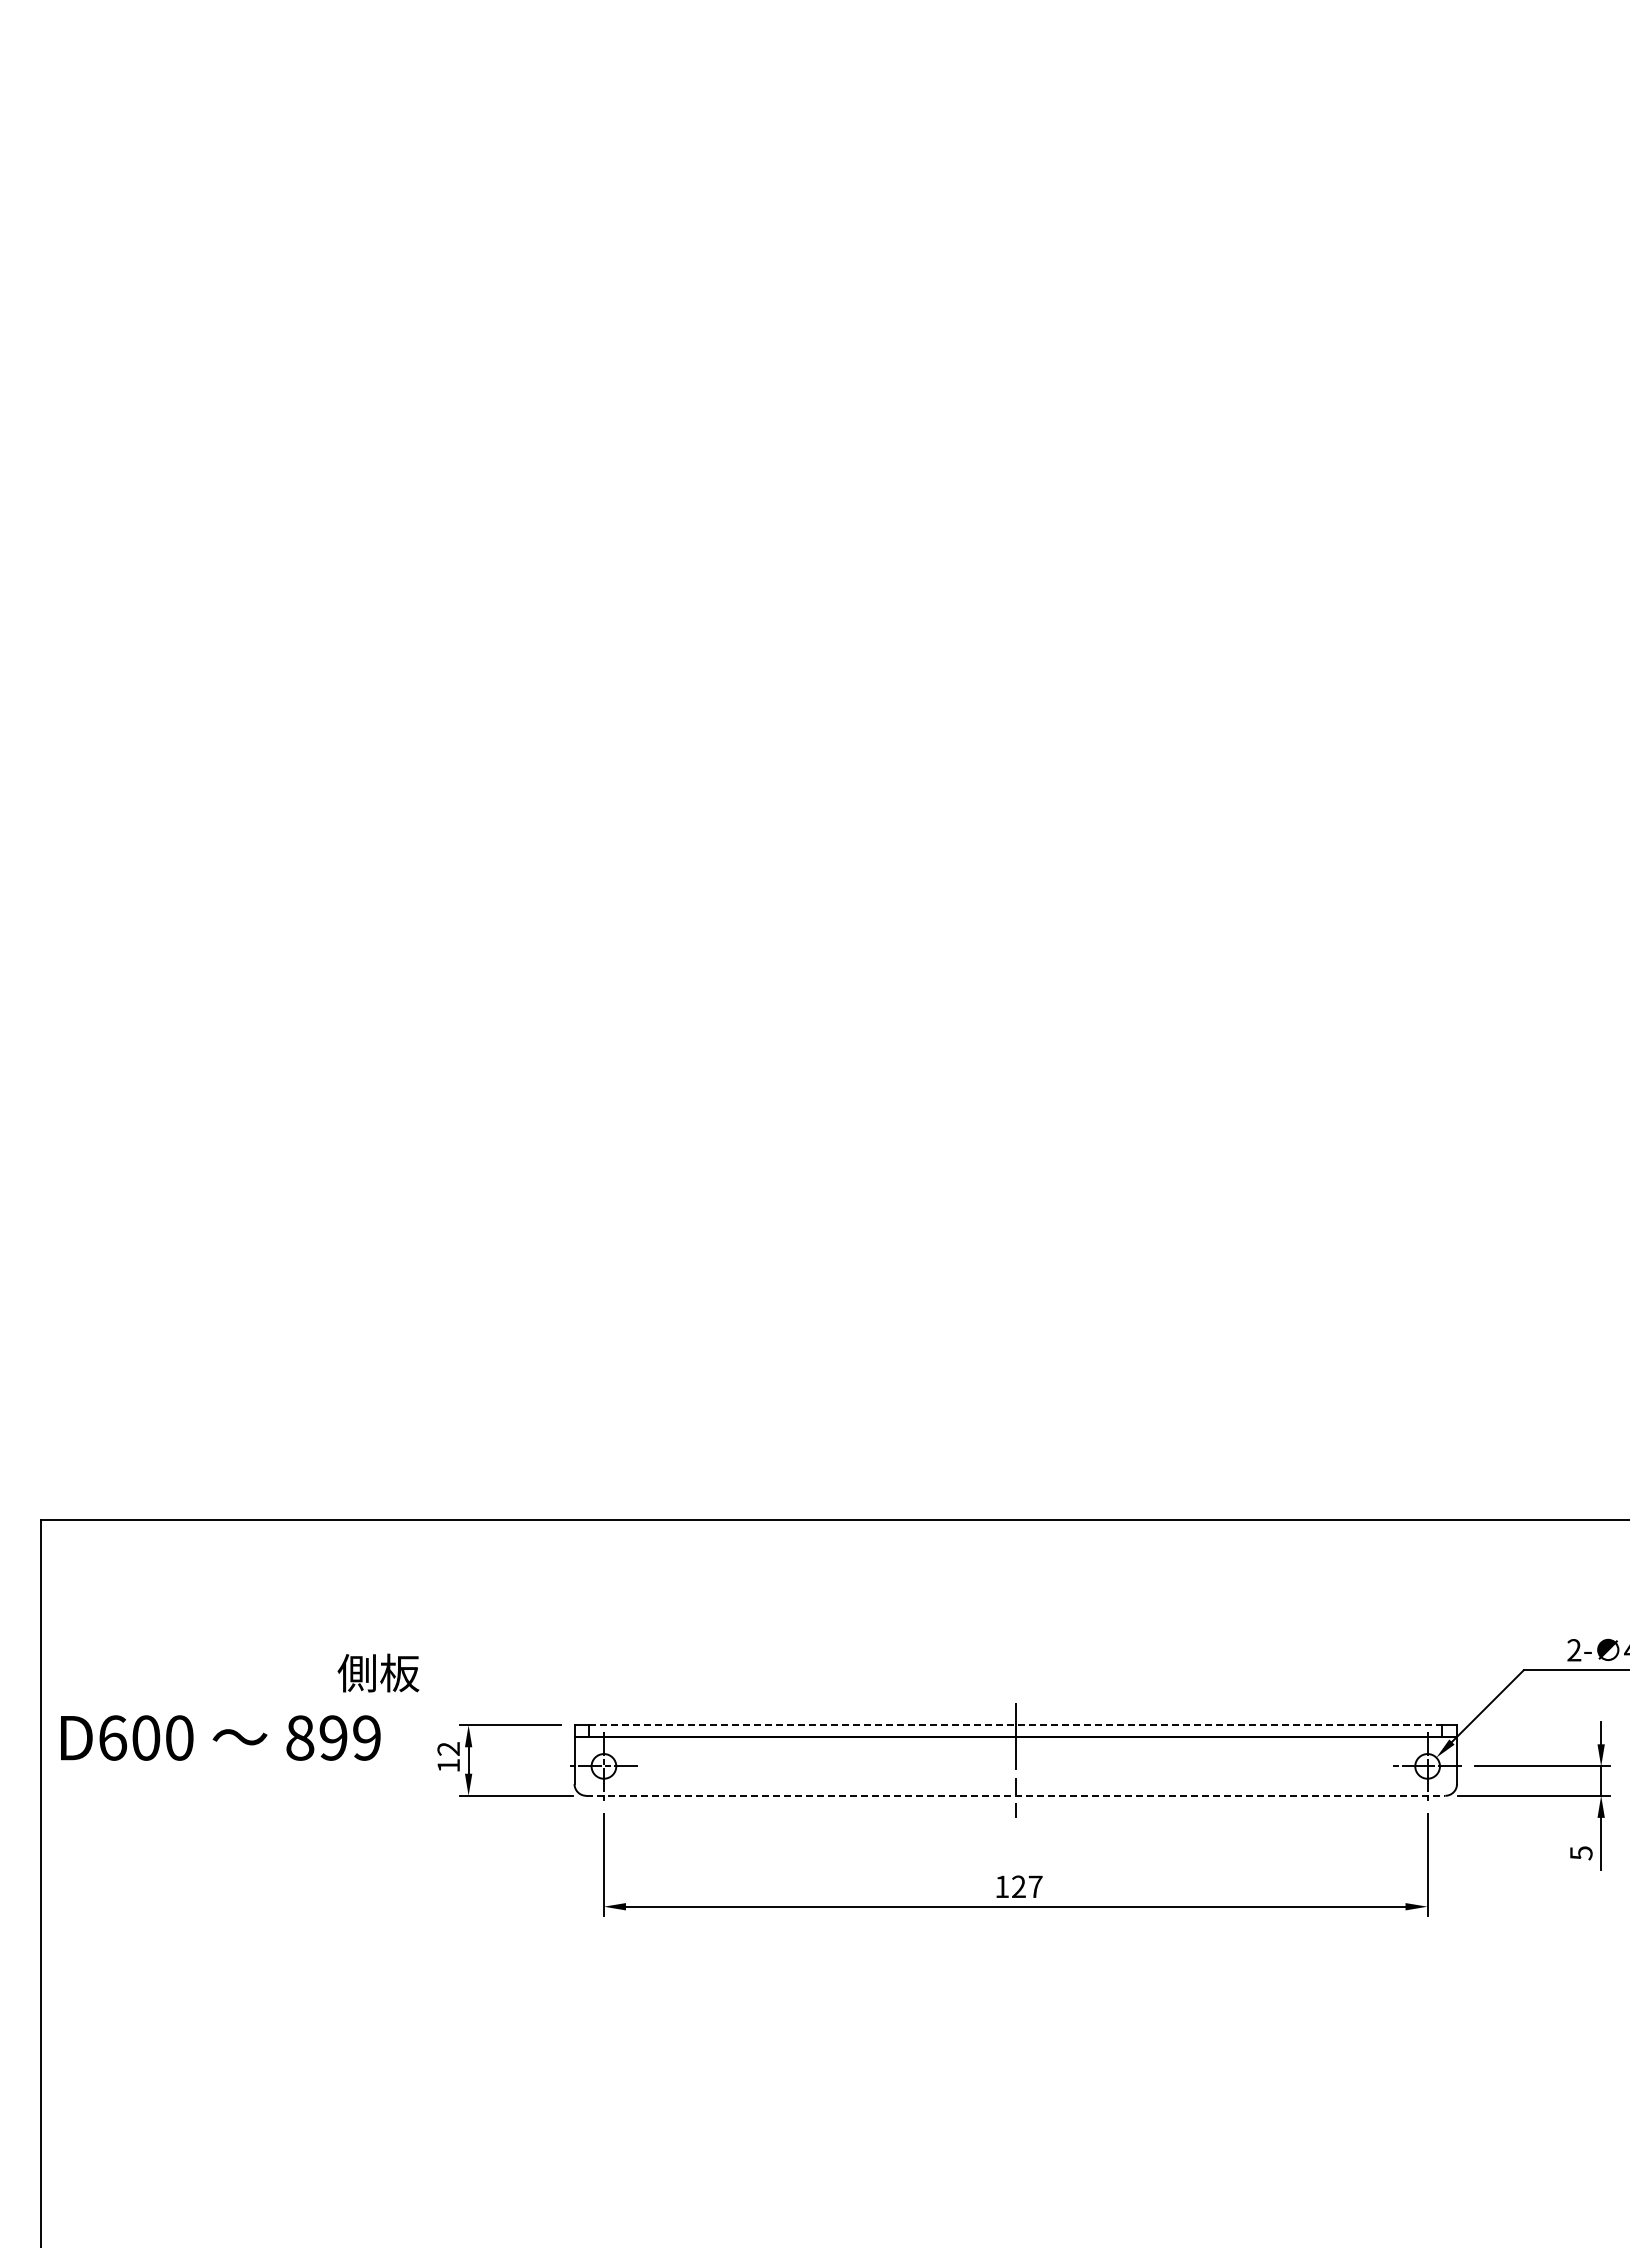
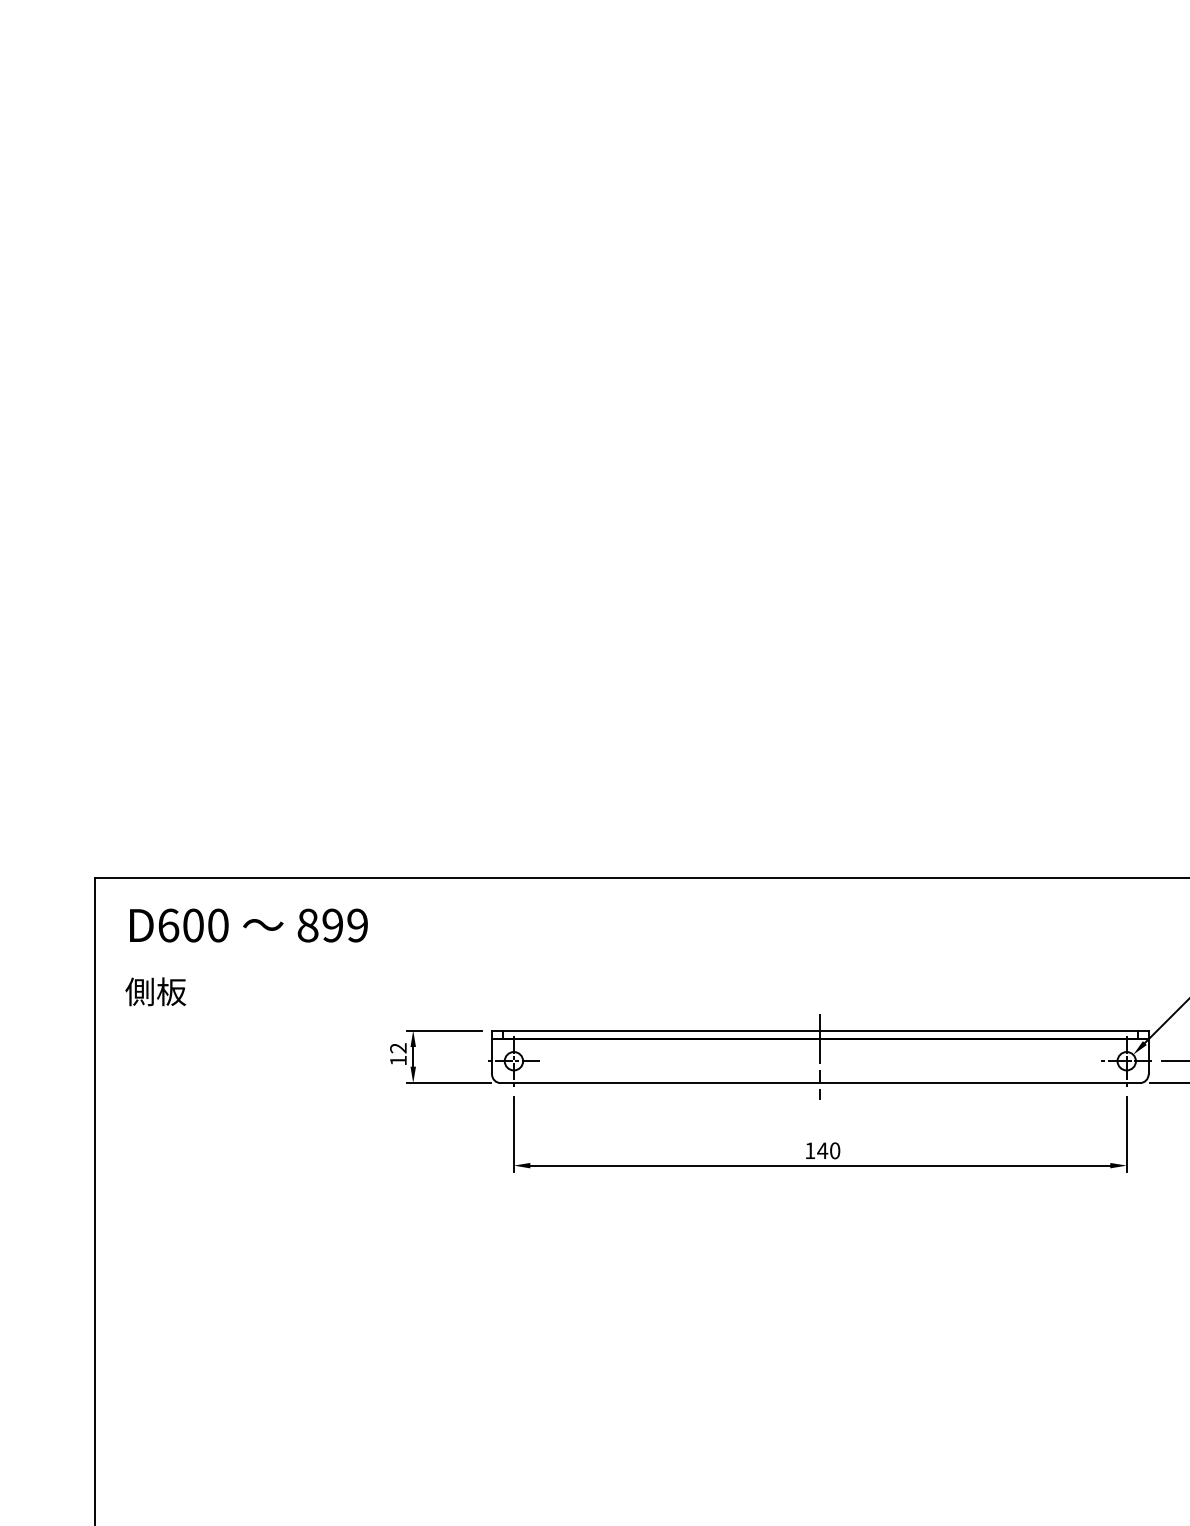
text: (378, 1672) -> (155, 991), moved
line: (1015, 1725) -> (820, 1030), dashed -> solid
text: (220, 1737) -> (248, 925), moved
line: (1016, 1795) -> (820, 1082), dashed -> solid
text: (1026, 1886) -> (828, 1150), 127 -> 140

